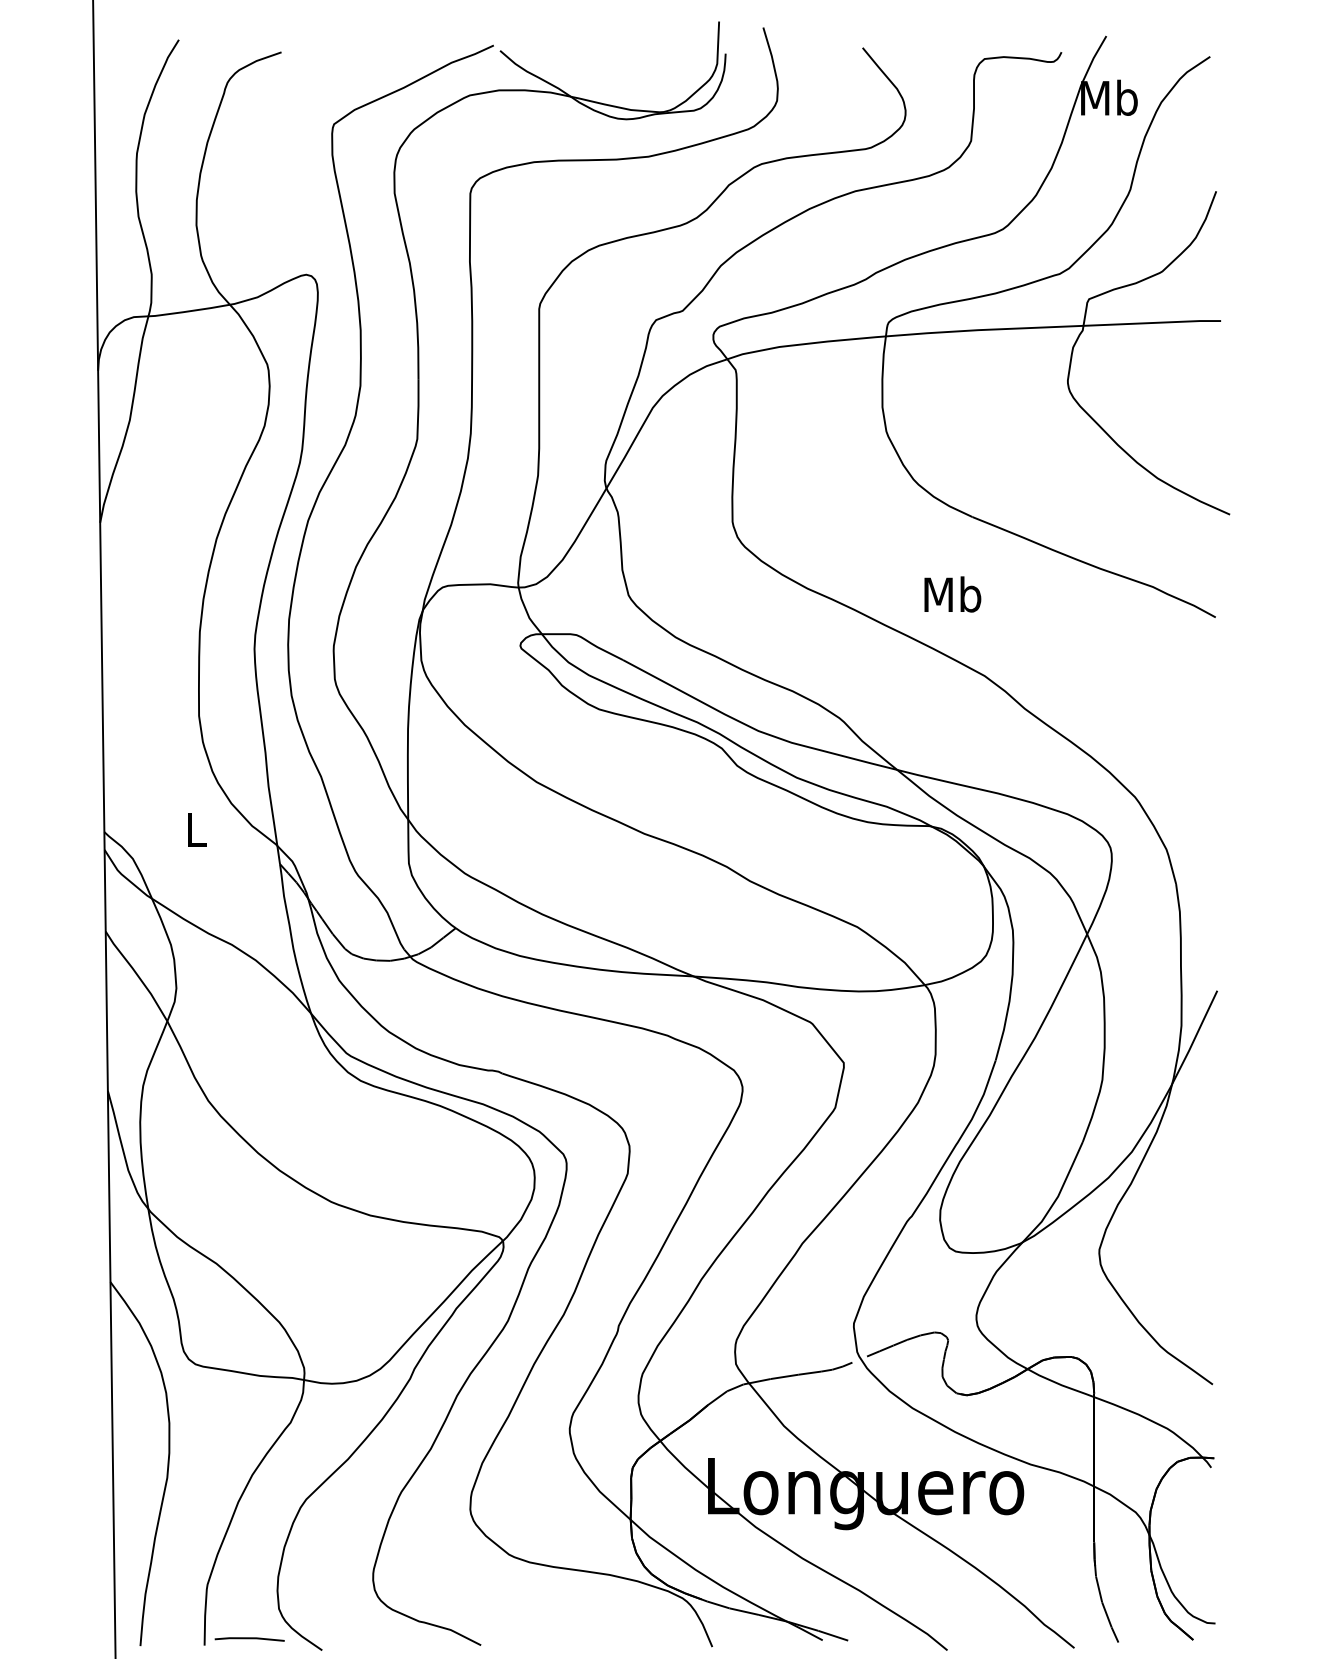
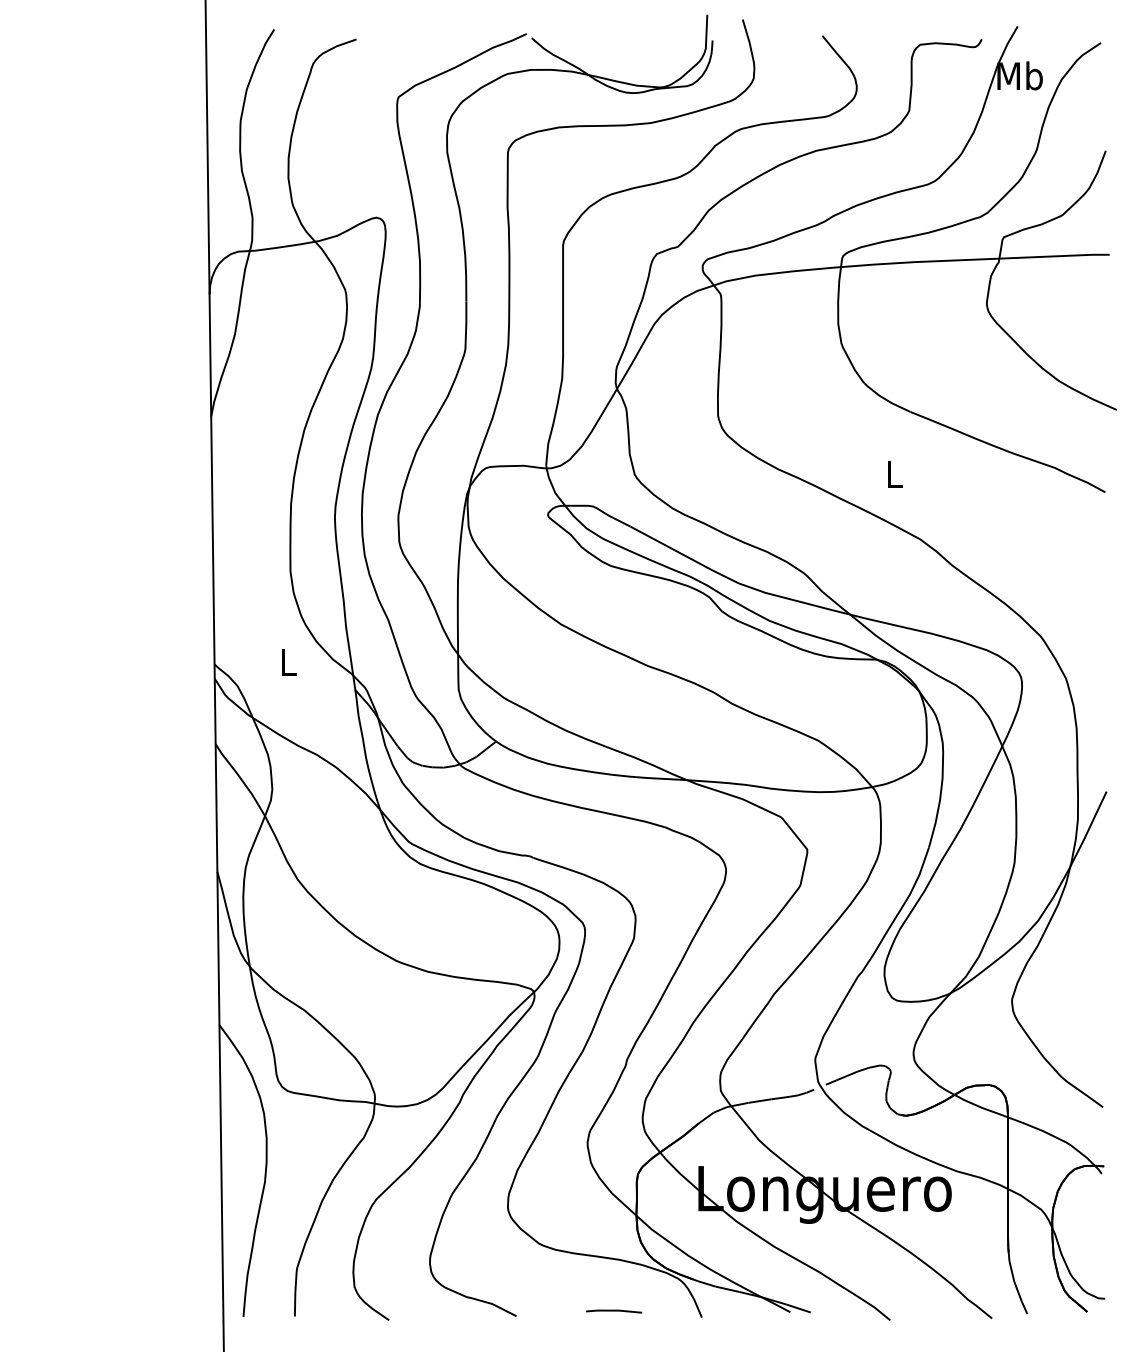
text: (952, 593) -> (894, 473), Mb -> L
line: (250, 1639) -> (614, 1311), moved

